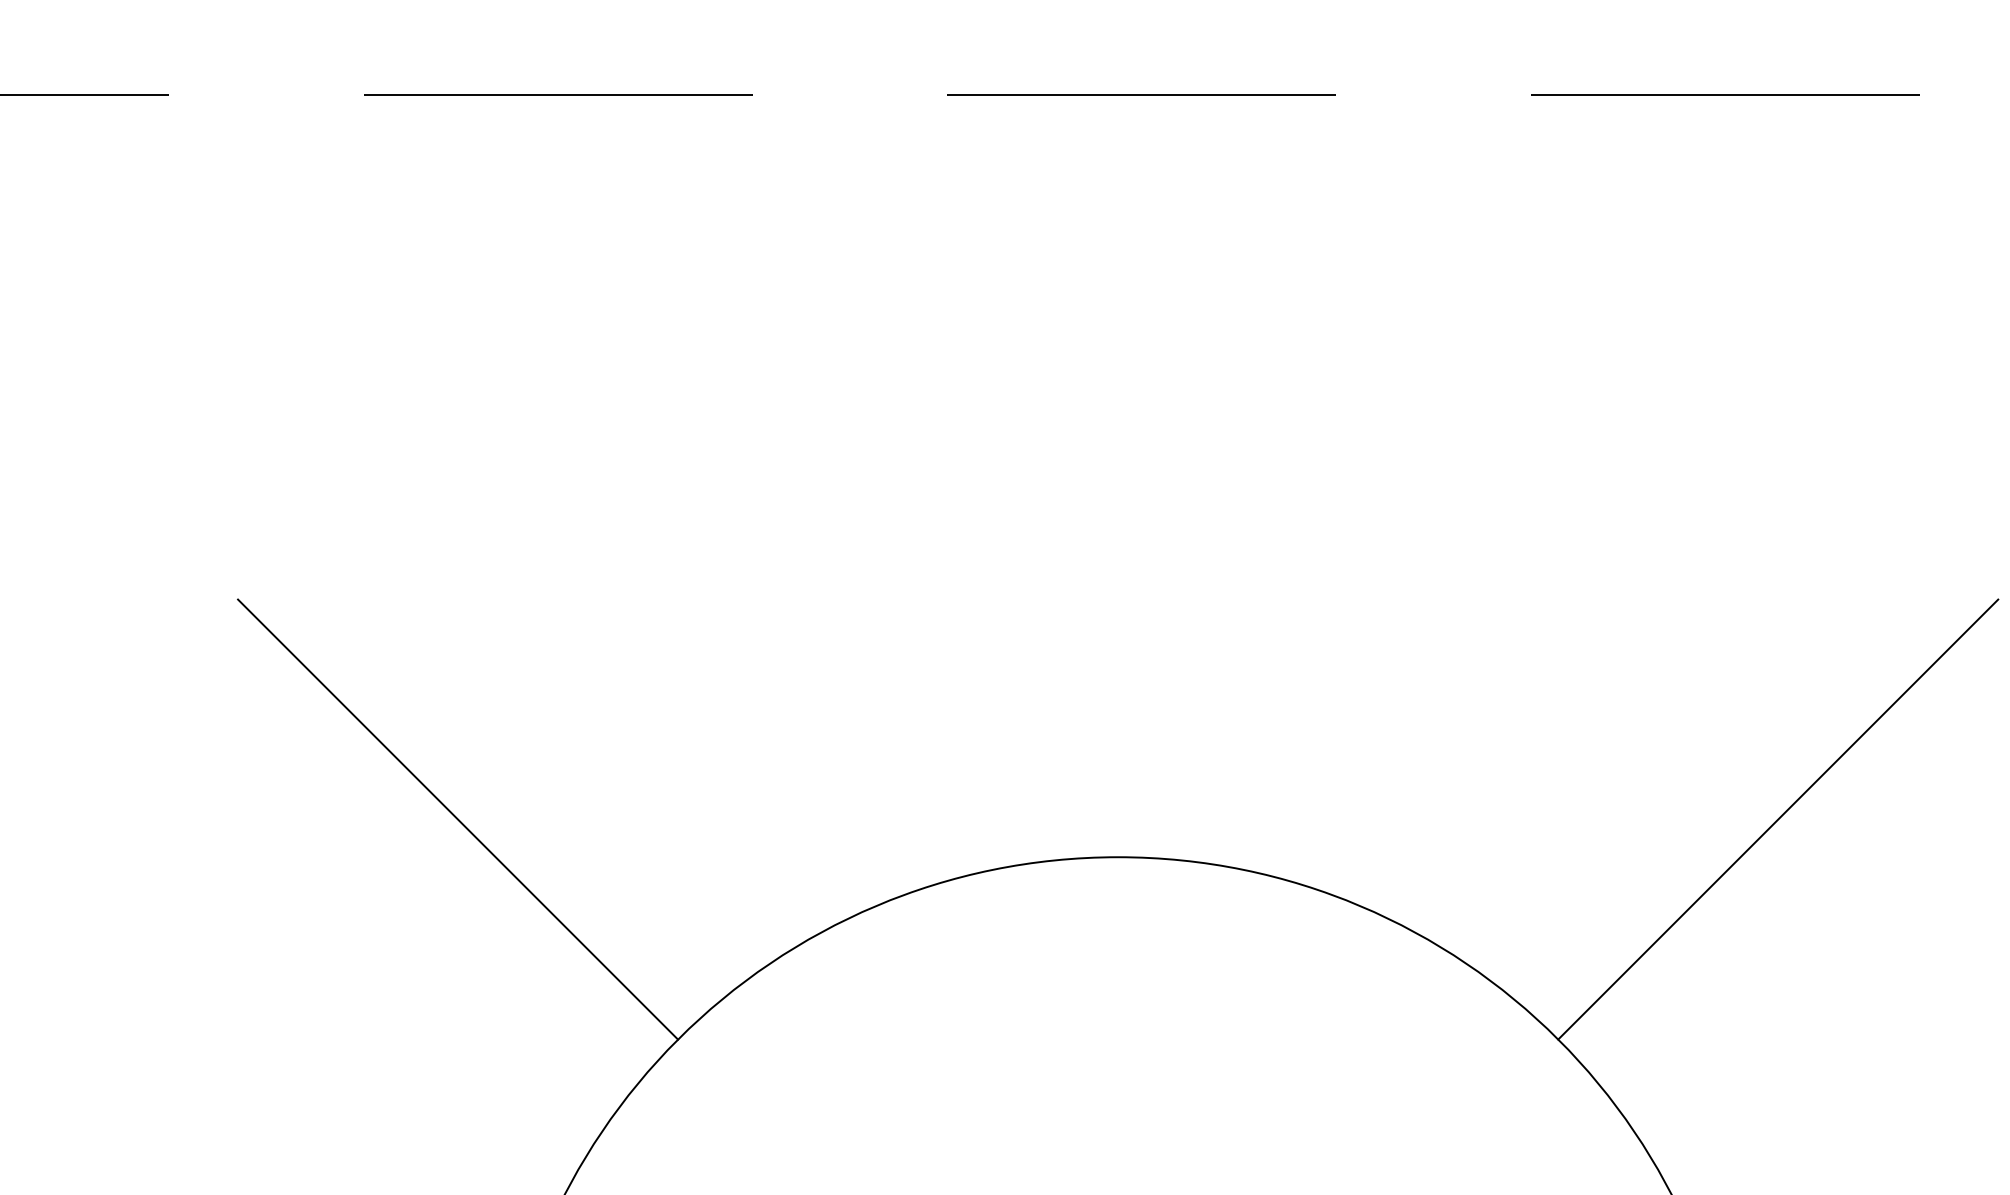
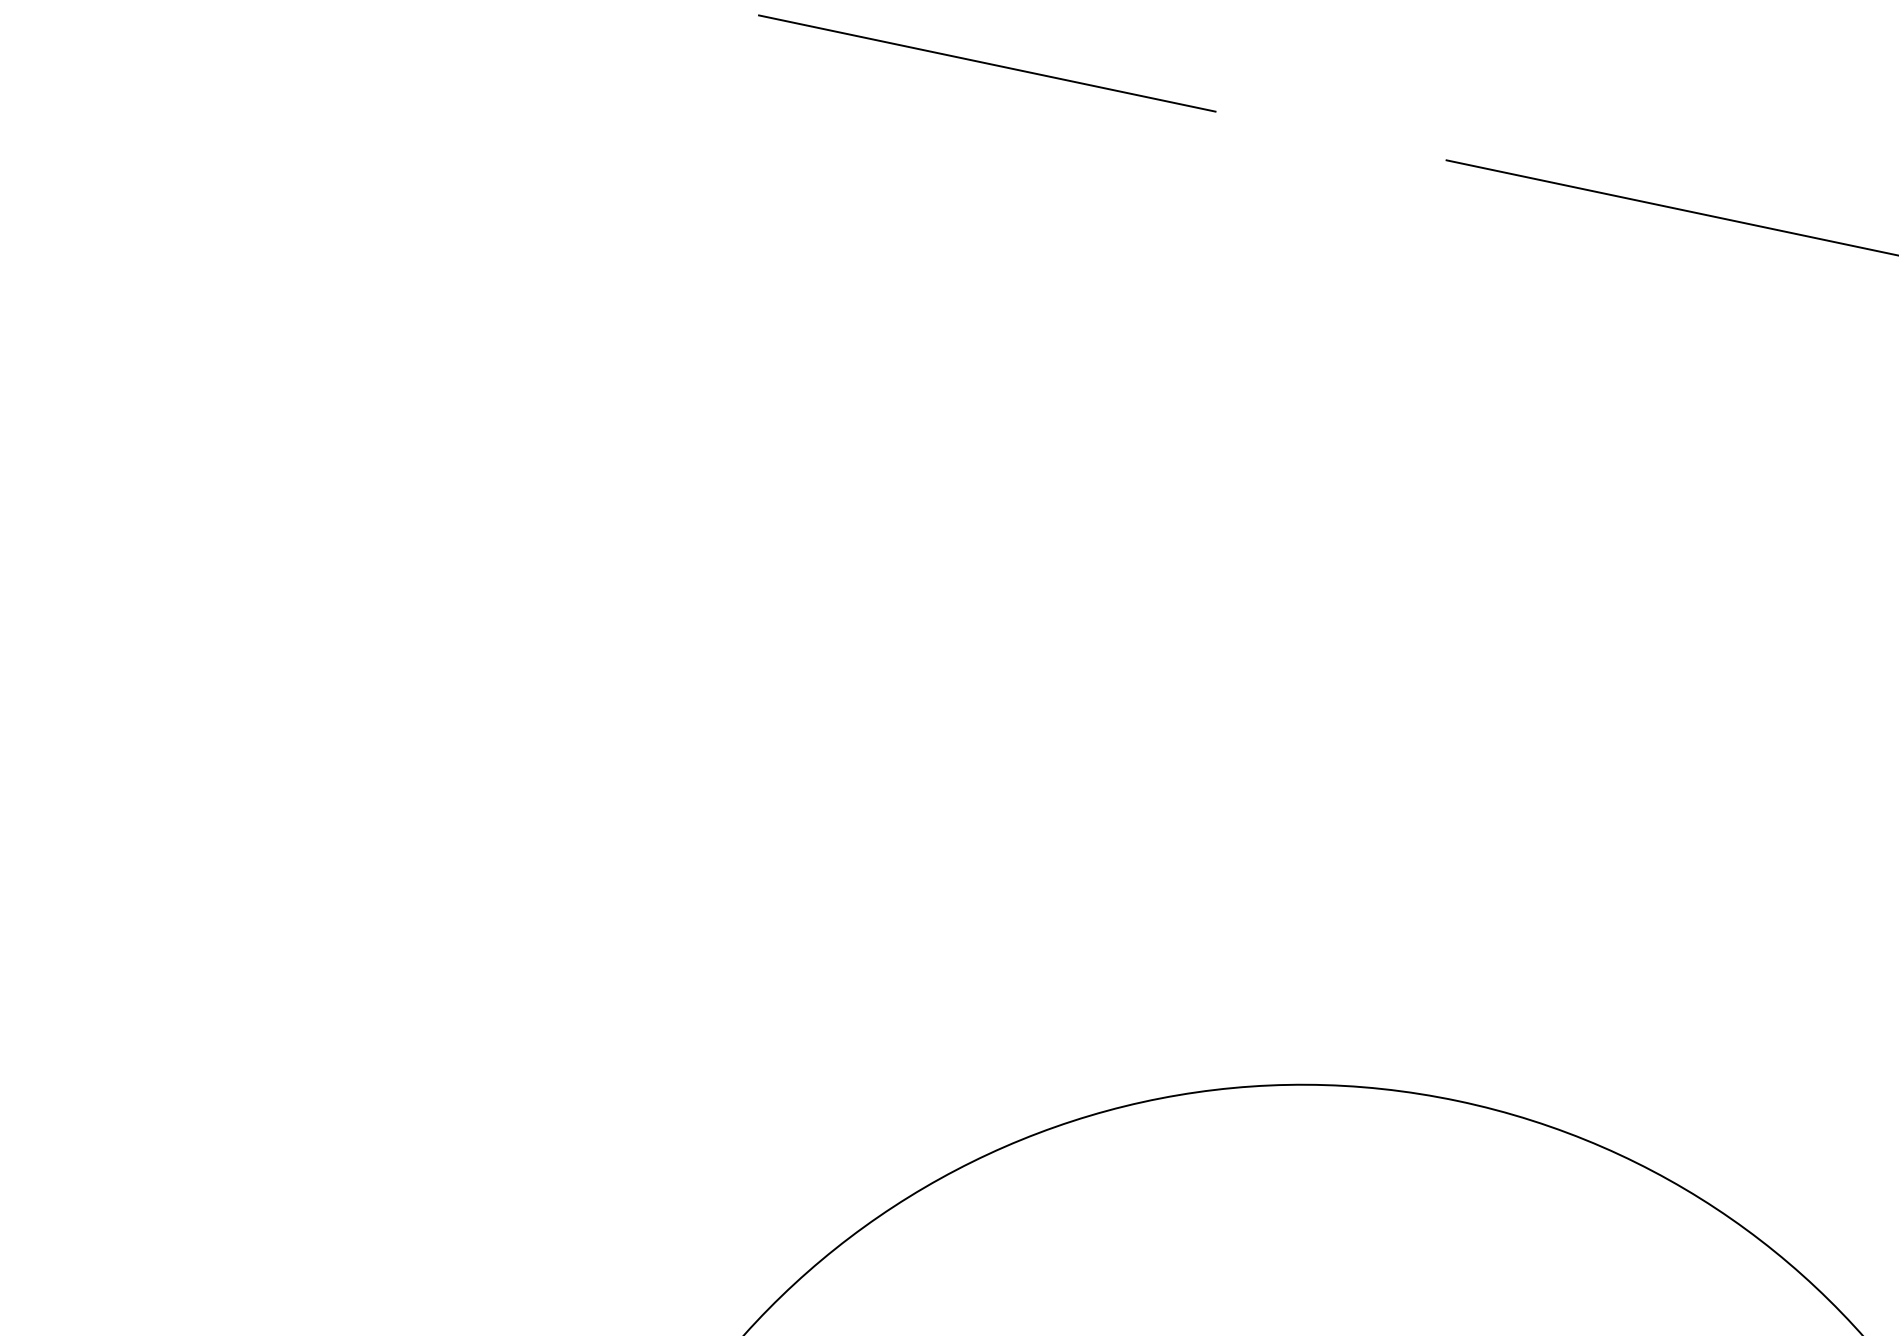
line: (458, 819) -> (689, 892), removed

